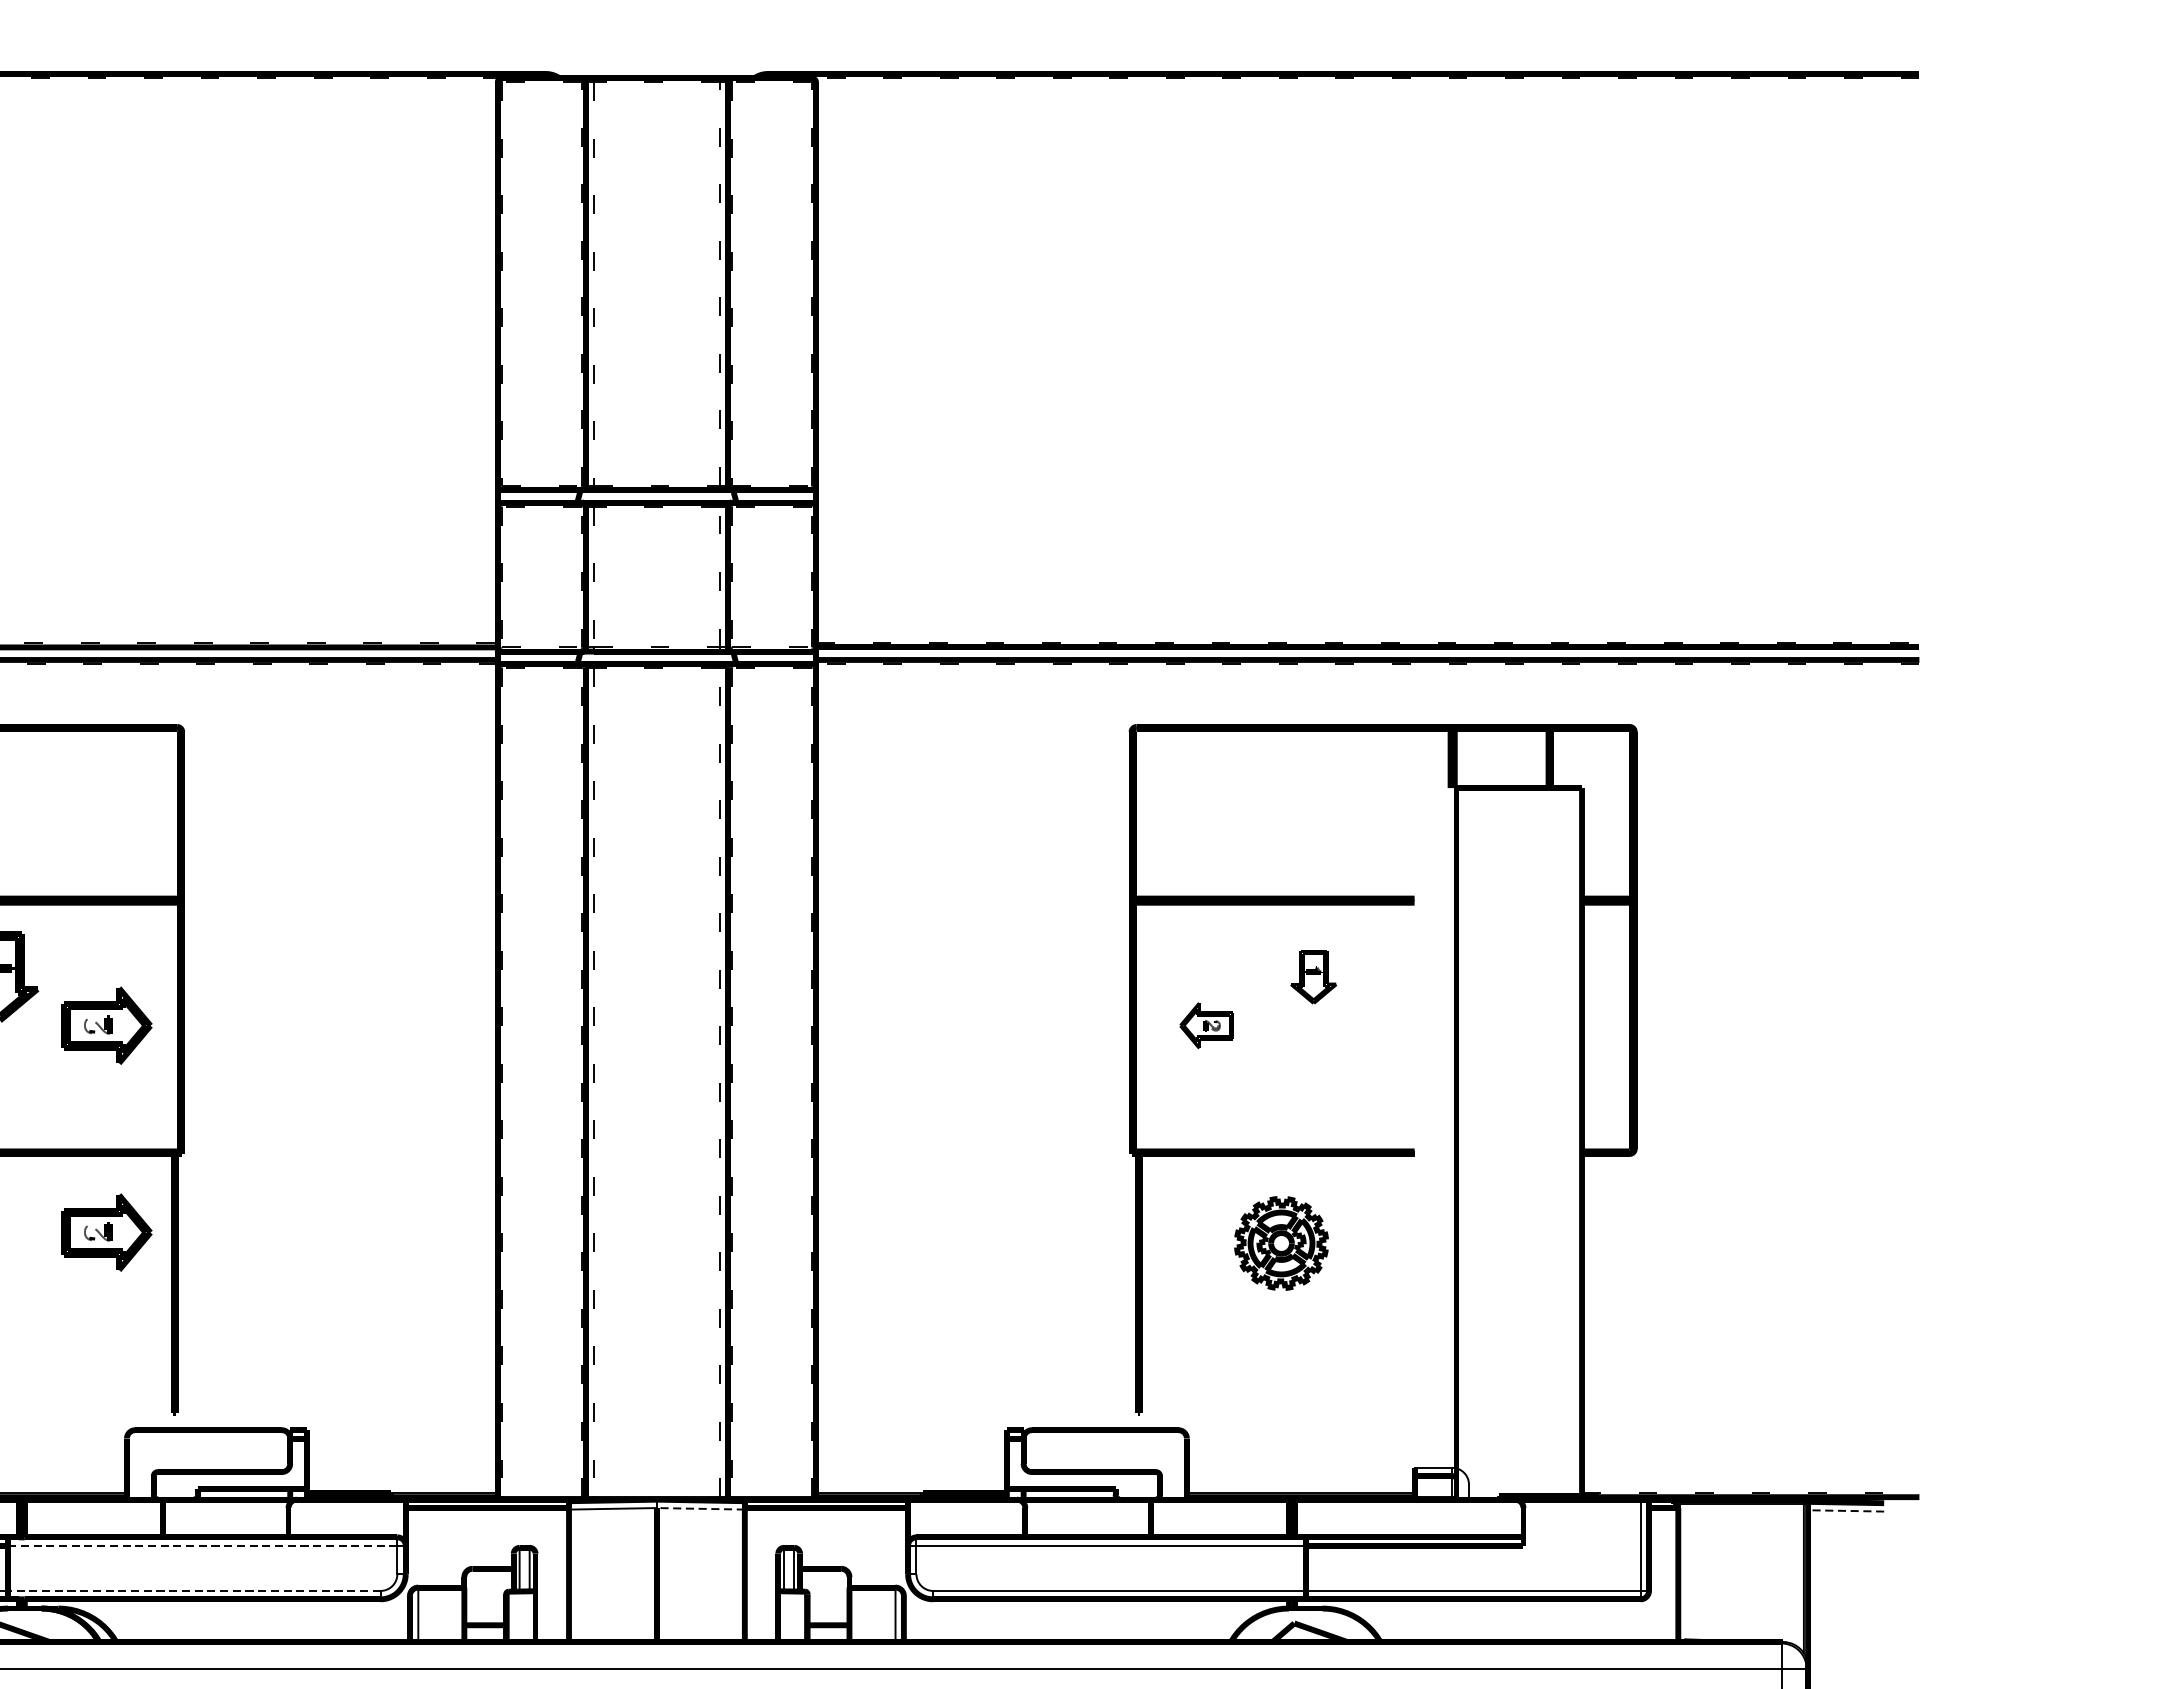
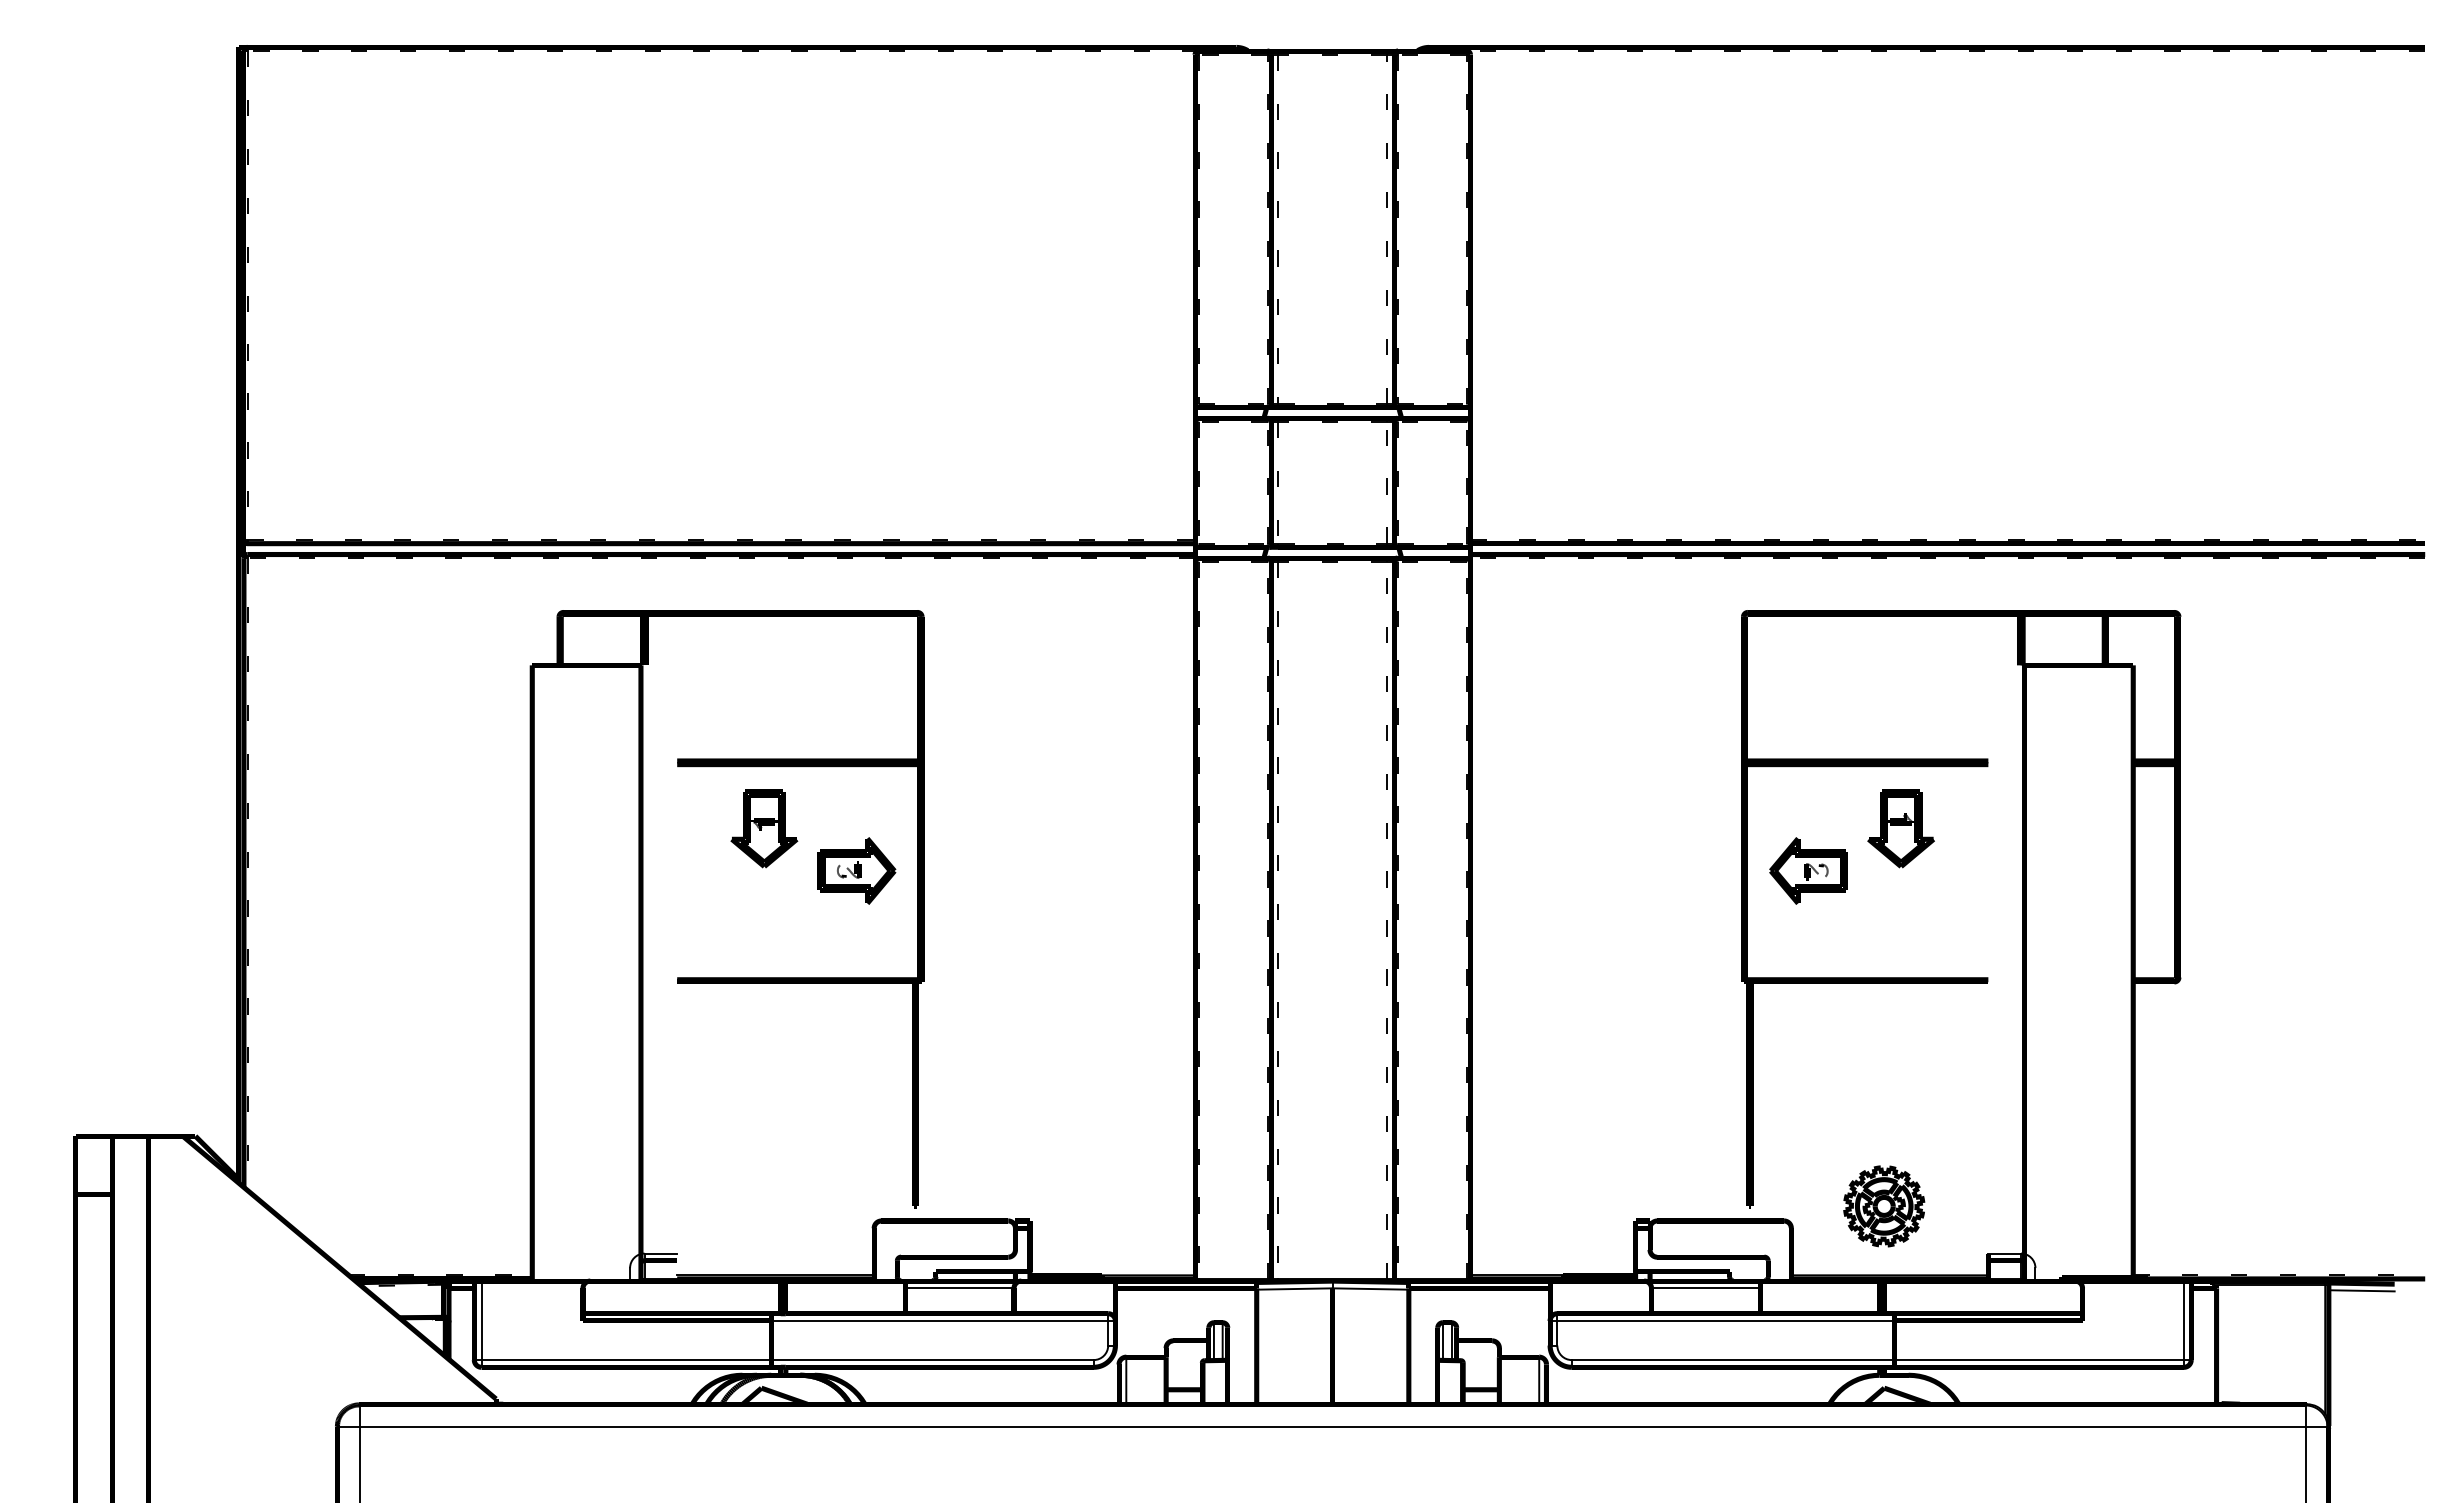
part: (1313, 976) -> (1900, 828), size x1.67
part: (1206, 1025) -> (1808, 870), size x1.67
part: (106, 1232) -> (856, 1049), removed
part: (1281, 1243) -> (1884, 1206), moved
line: (225, 1508) -> (959, 1288), added
line: (1087, 1508) -> (1705, 1288), added
line: (700, 1509) -> (1370, 1289), dashed -> solid
line: (1845, 1510) -> (2361, 1290), dashed -> solid
line: (203, 1545) -> (940, 1320), dashed -> solid
line: (194, 1591) -> (932, 1360), dashed -> solid

